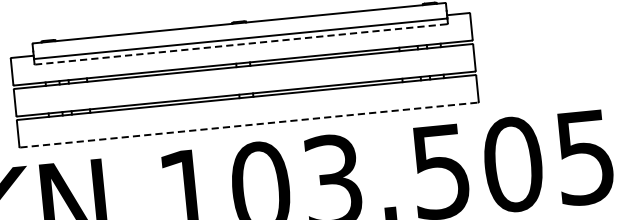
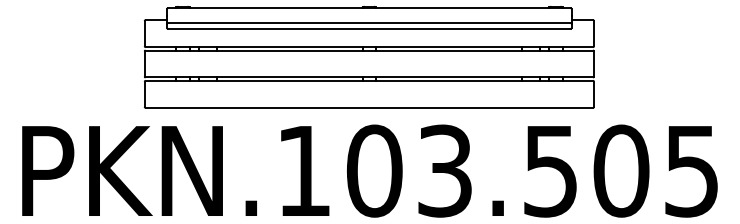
line: (240, 44) -> (368, 28), dashed -> solid
line: (249, 124) -> (369, 107), dashed -> solid

